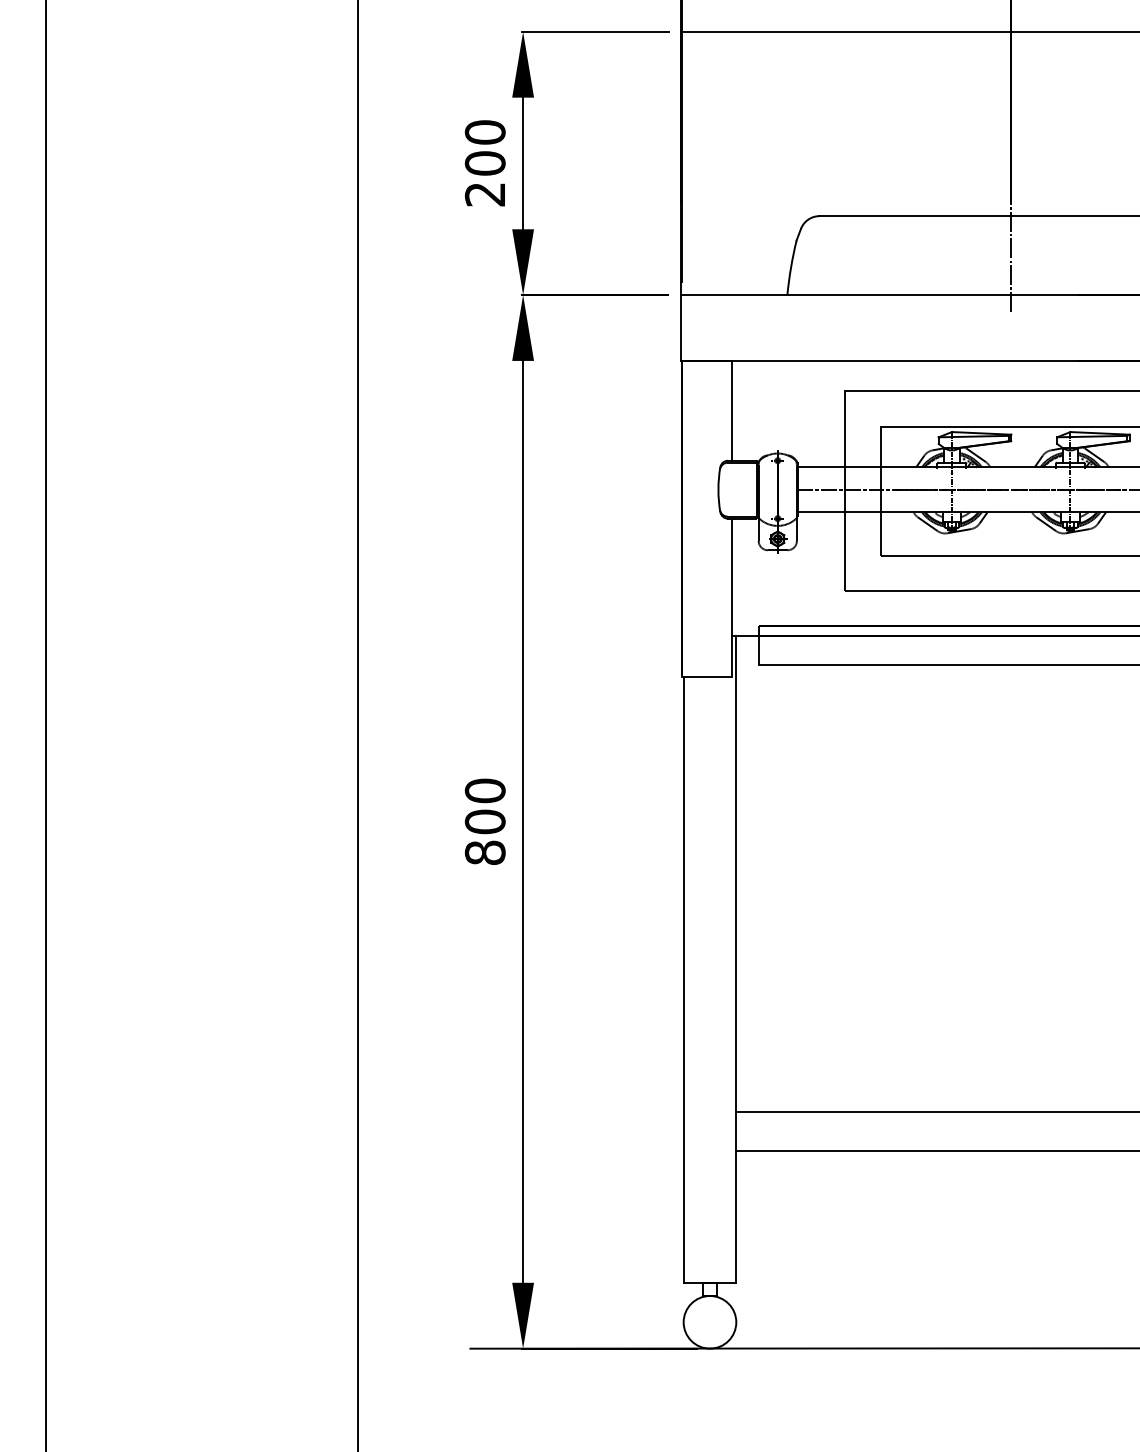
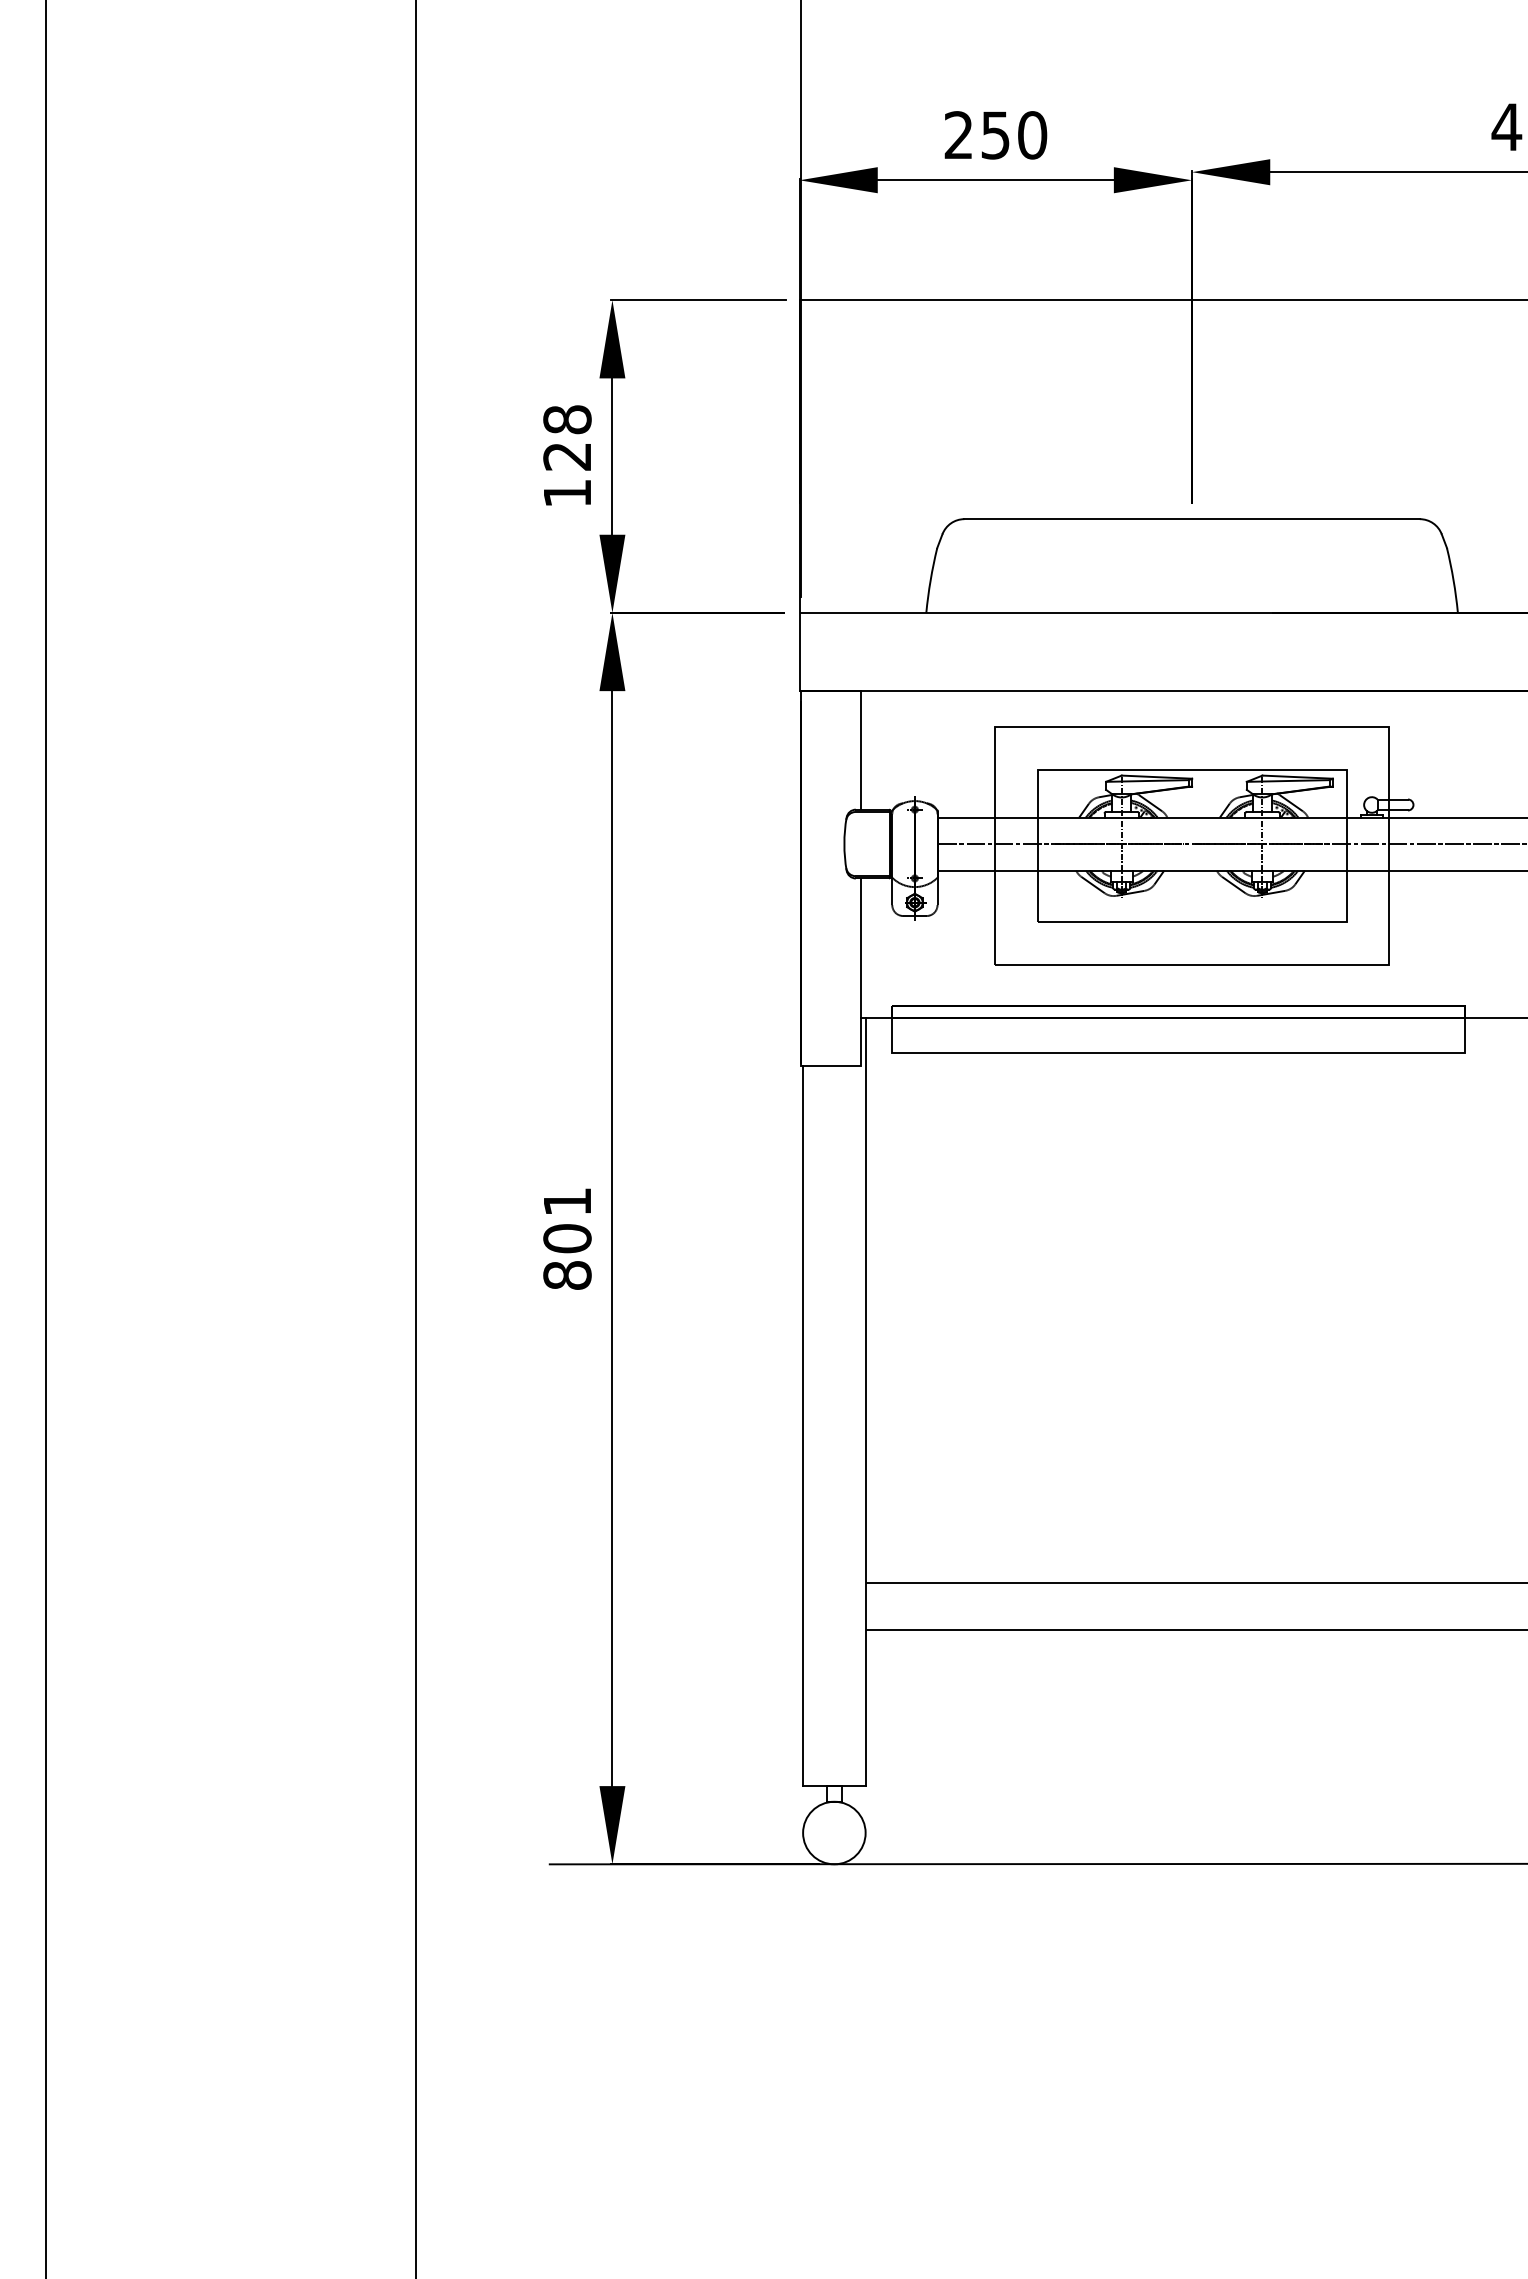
text: (485, 163) -> (567, 456), 200 -> 128
line: (1011, 257) -> (1192, 568), removed
text: (485, 790) -> (567, 1201), 800 -> 801

